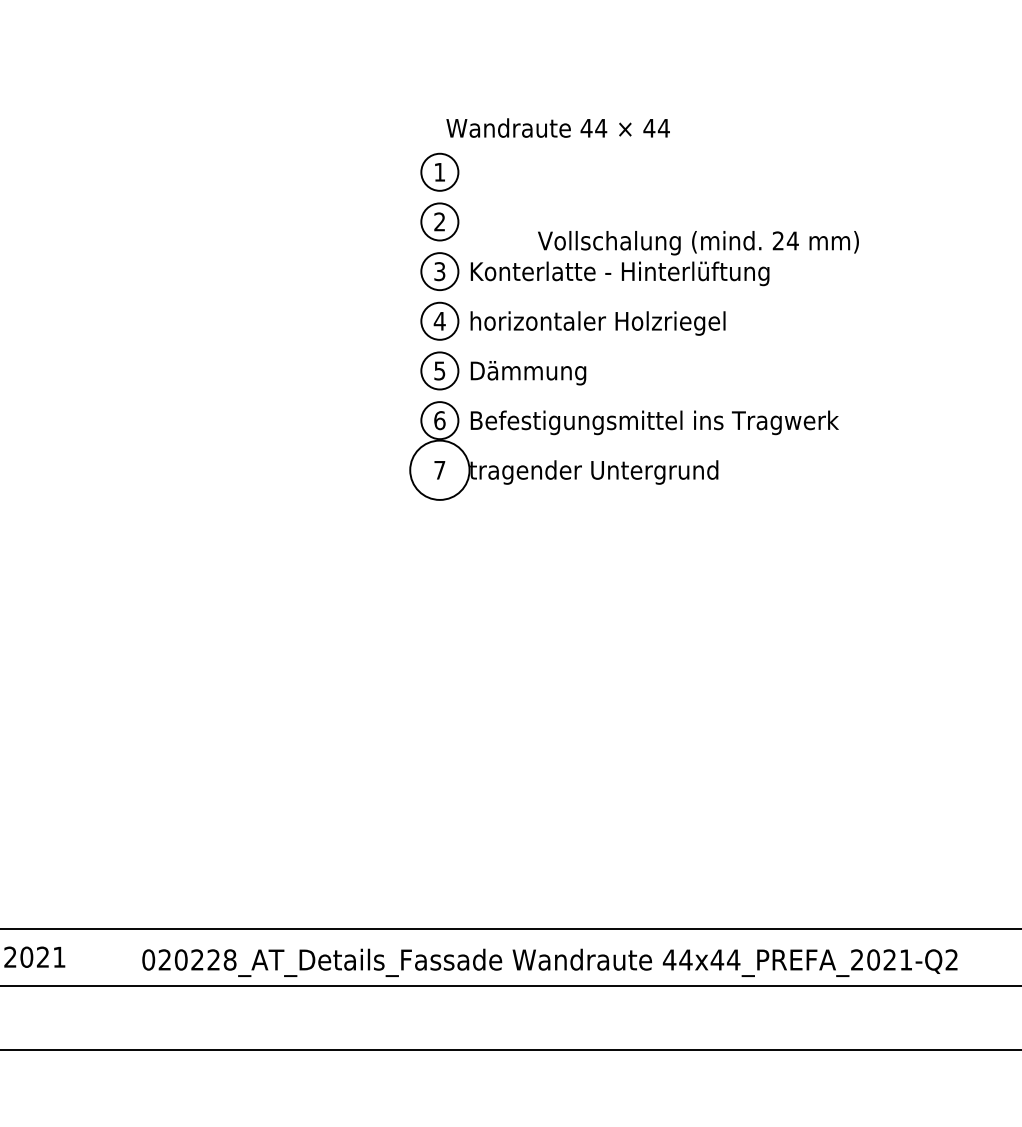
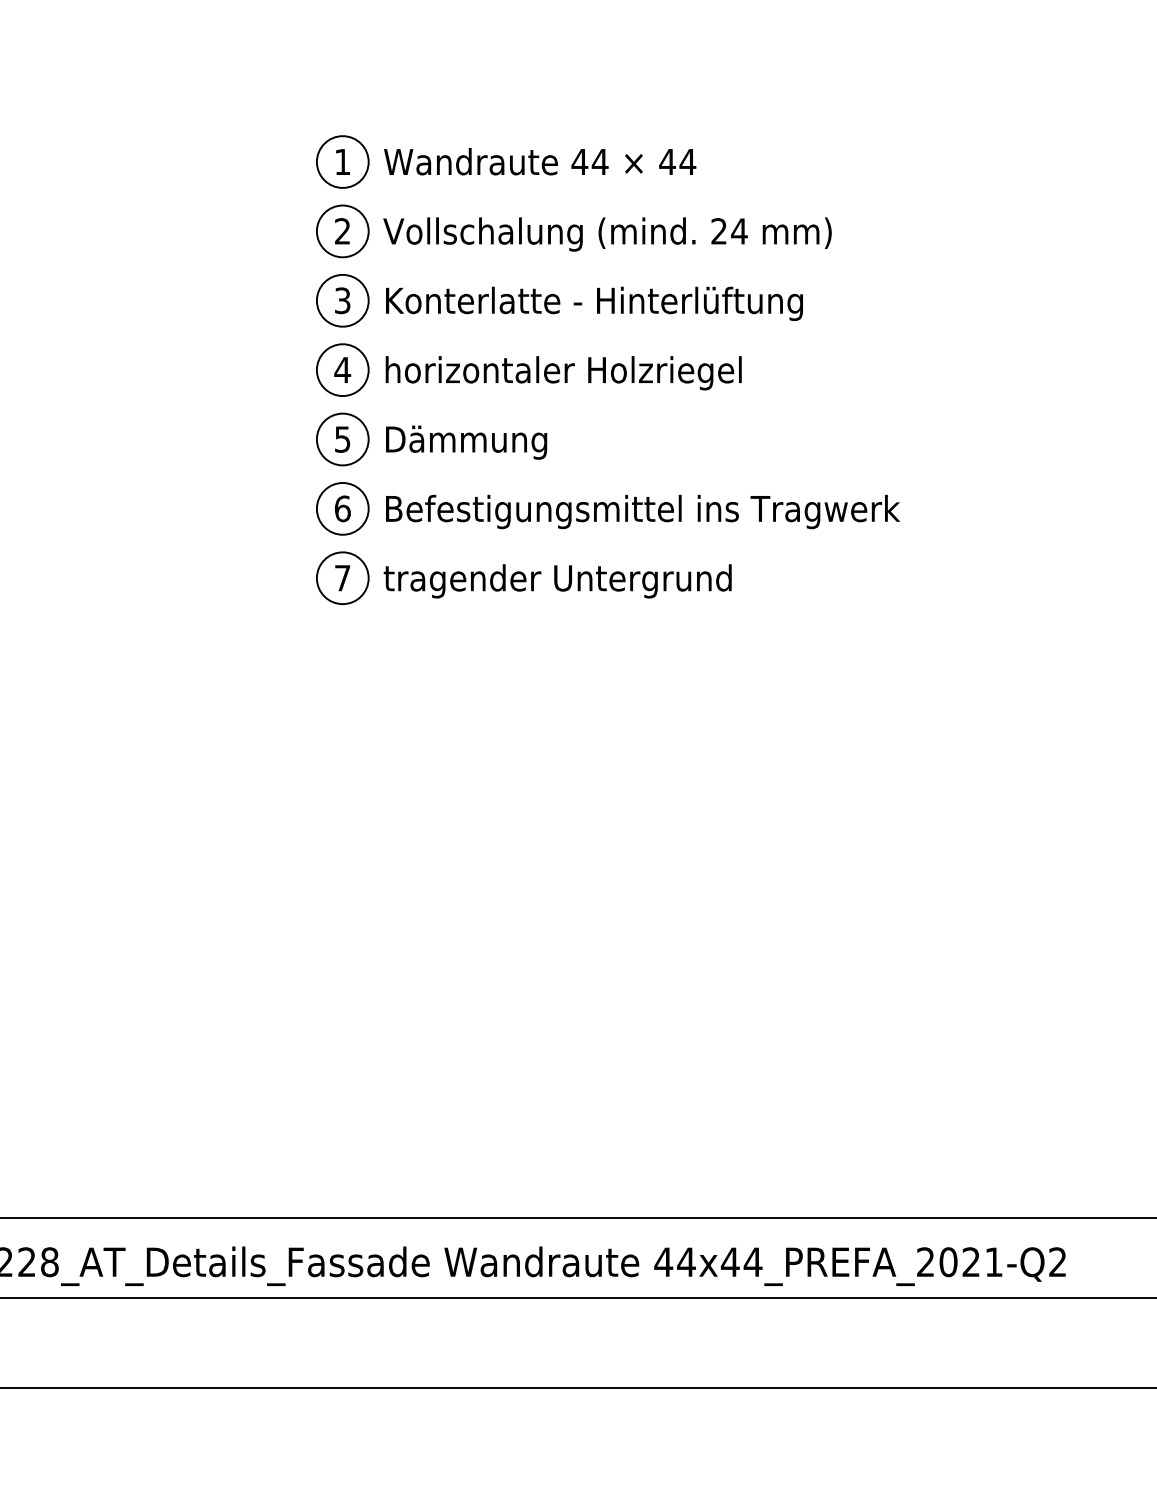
text: (557, 127) -> (539, 160), moved
text: (698, 243) -> (607, 234), moved
circle: (439, 469) -> (342, 577), size x0.62

